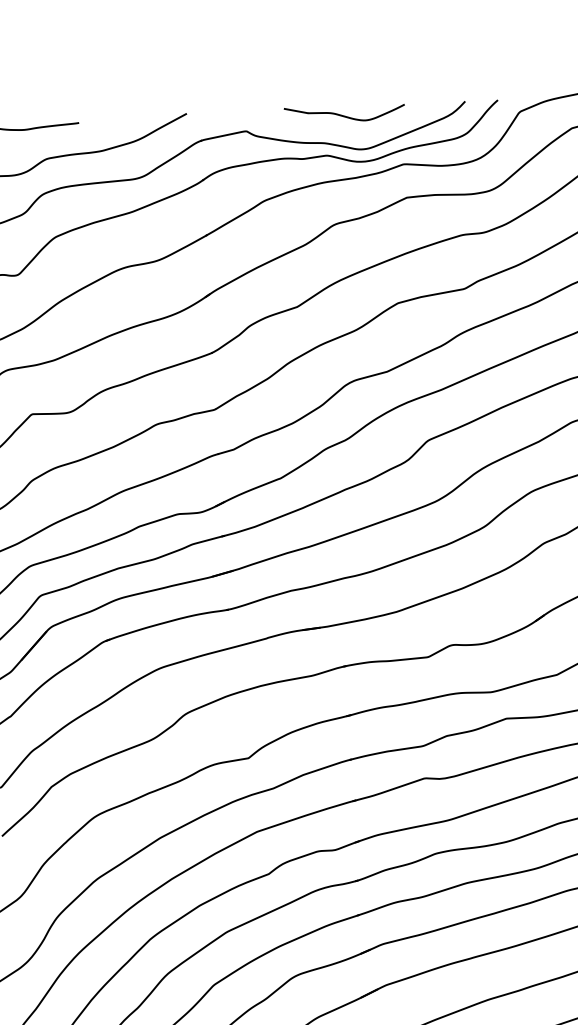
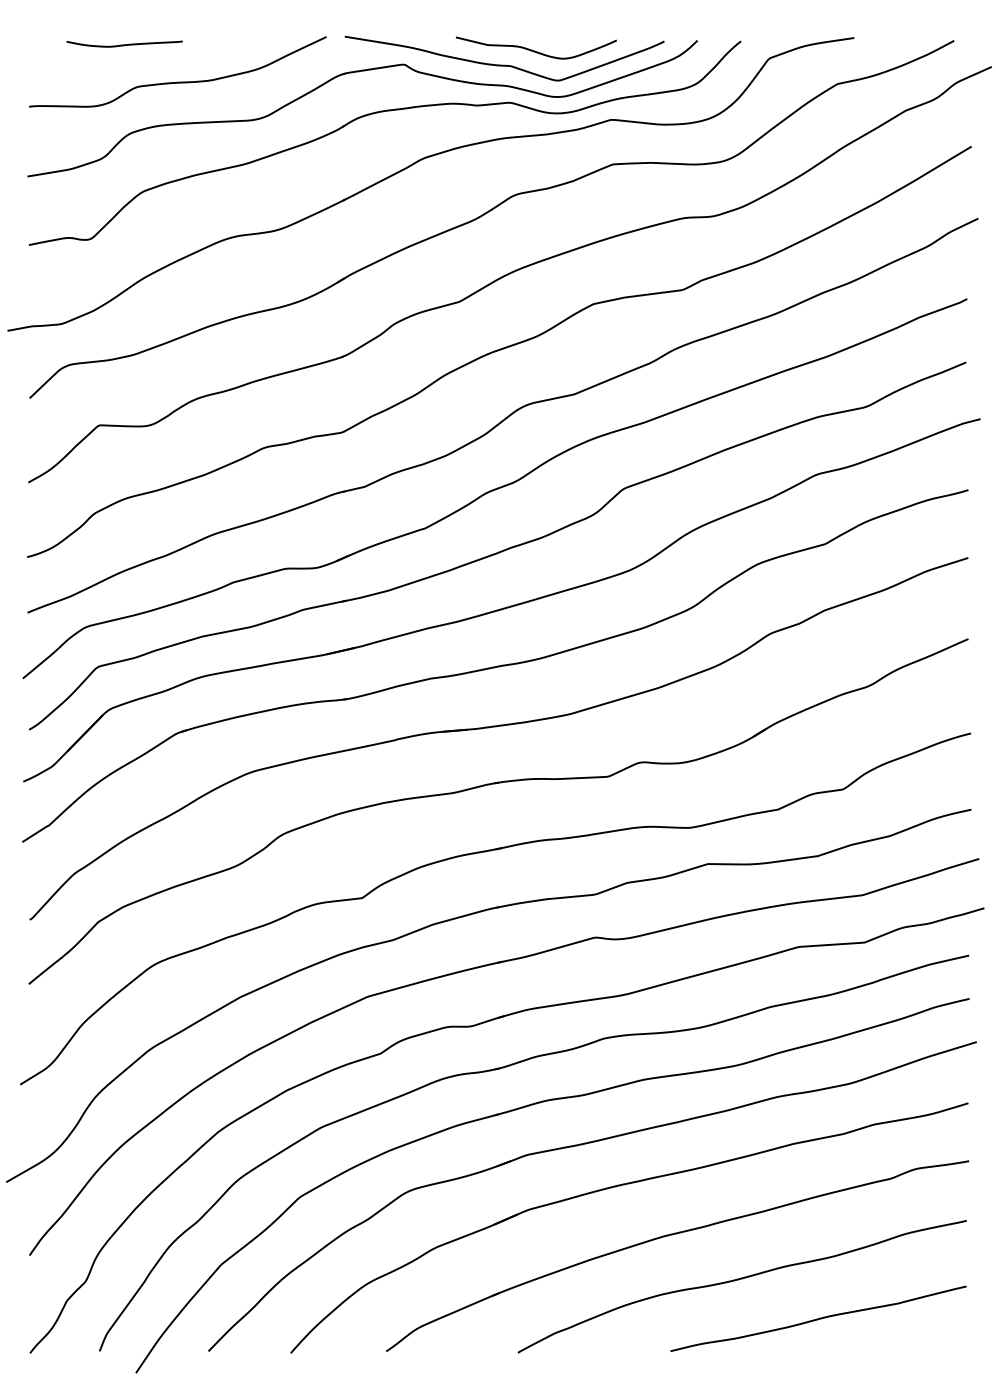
curve: (321, 127) -> (504, 64), added

